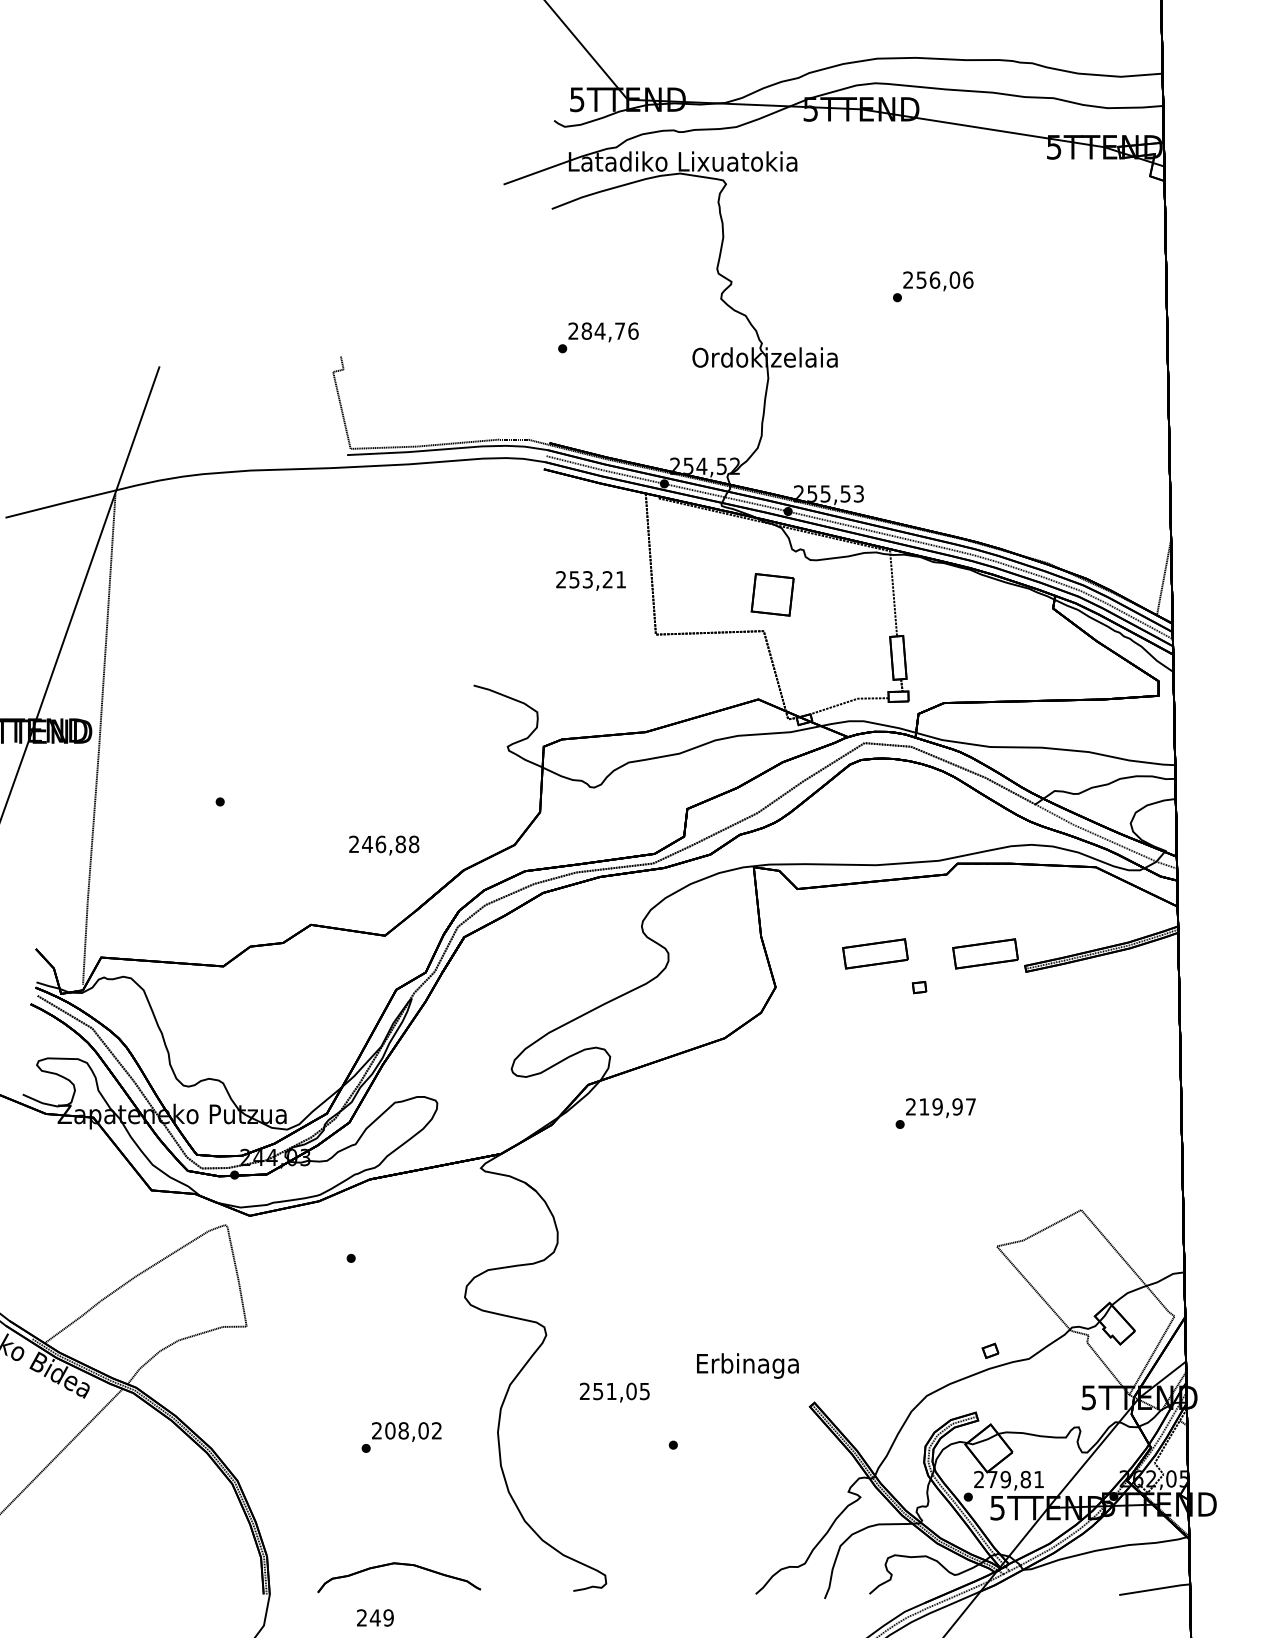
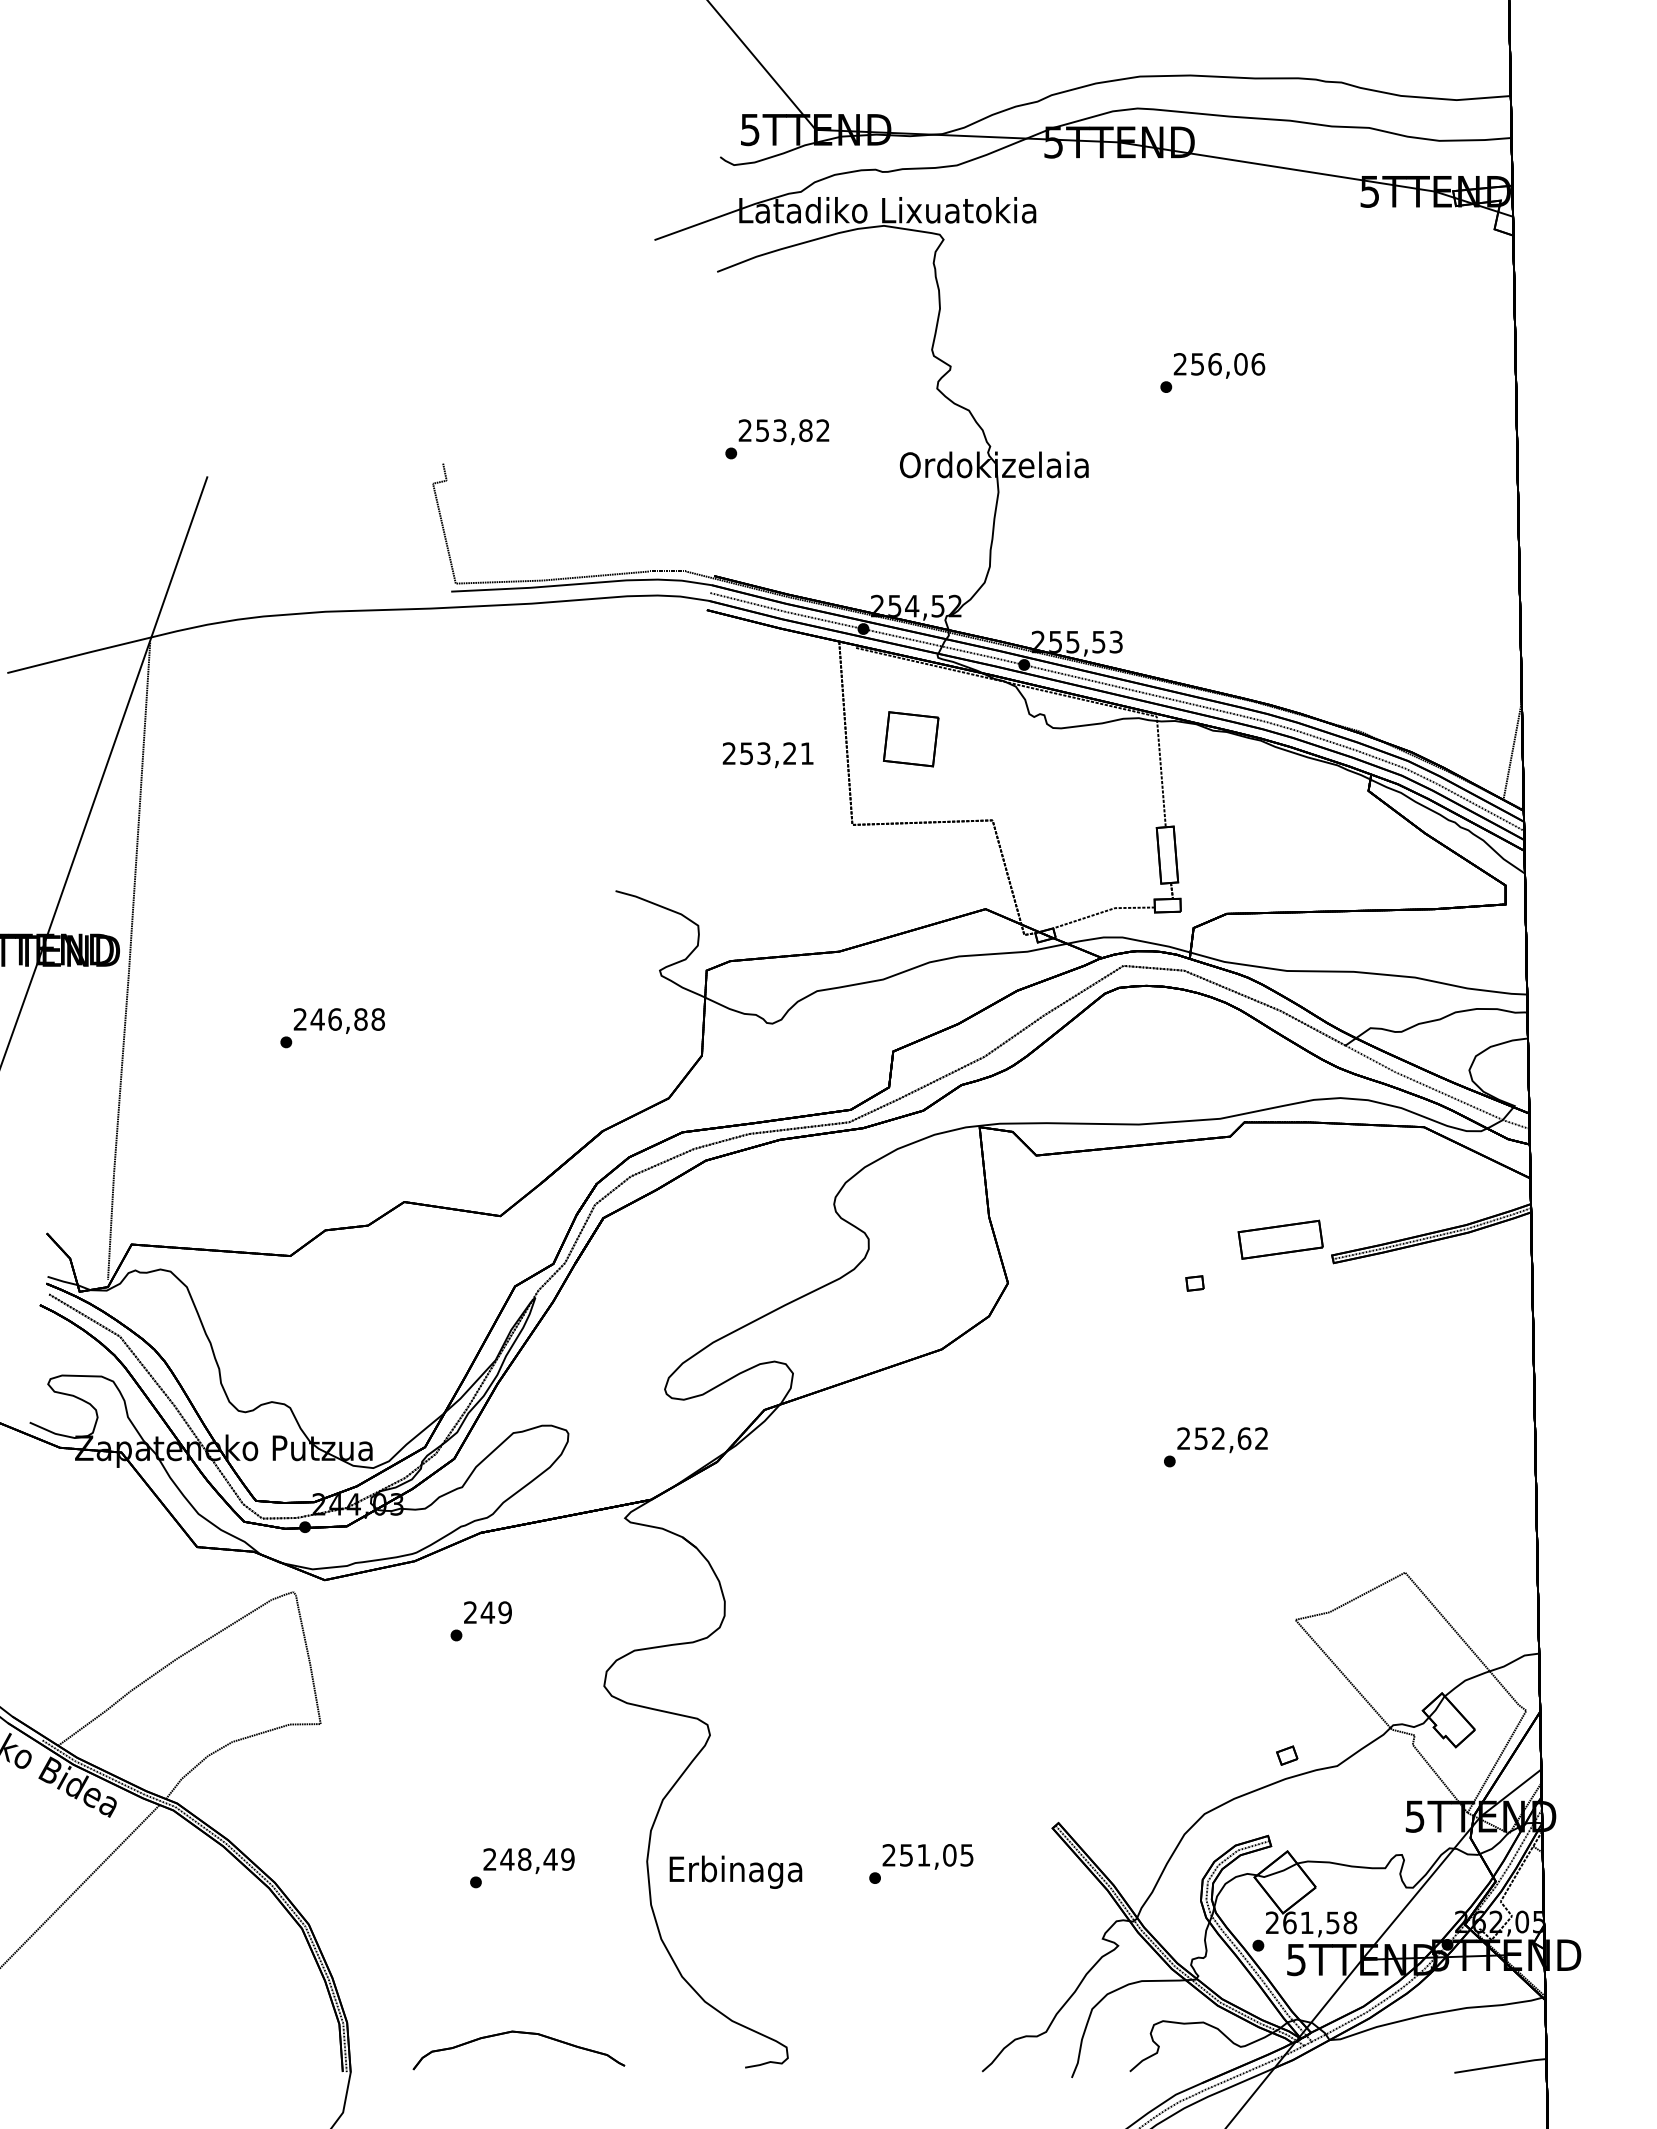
text: (610, 331) -> (793, 430), 284,76 -> 253,82
part: (772, 595) -> (911, 739), moved
text: (383, 845) -> (338, 1020), moved
part: (875, 953) -> (1137, 1239), removed
text: (947, 1106) -> (1231, 1438), 219,97 -> 252,62
text: (747, 1365) -> (735, 1871), moved
text: (614, 1392) -> (927, 1856), moved
text: (413, 1430) -> (537, 1859), 208,02 -> 248,49
text: (1016, 1479) -> (1320, 1922), 279,81 -> 261,58
text: (375, 1617) -> (487, 1612), moved

